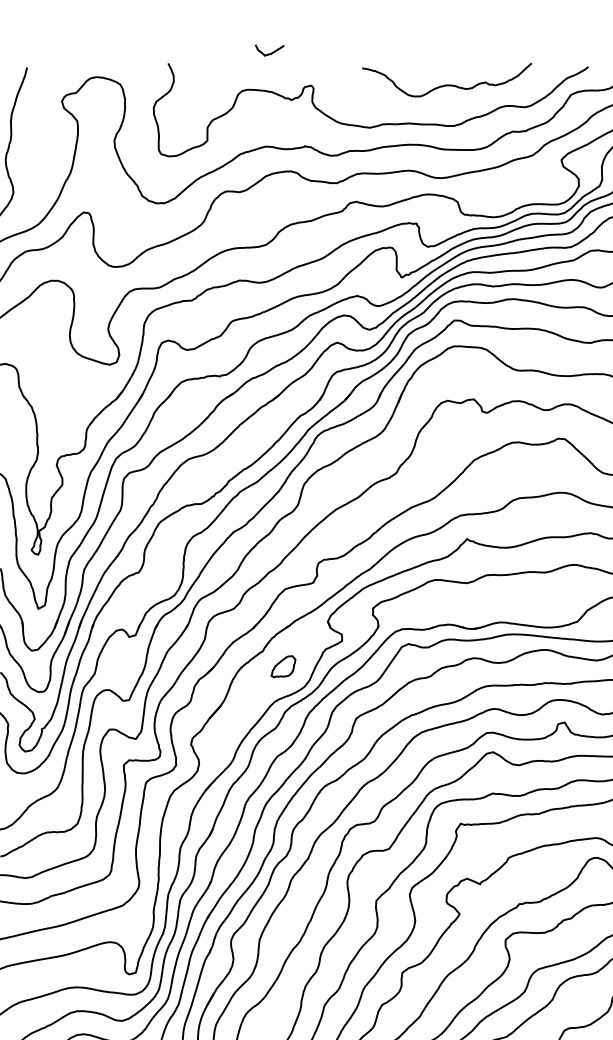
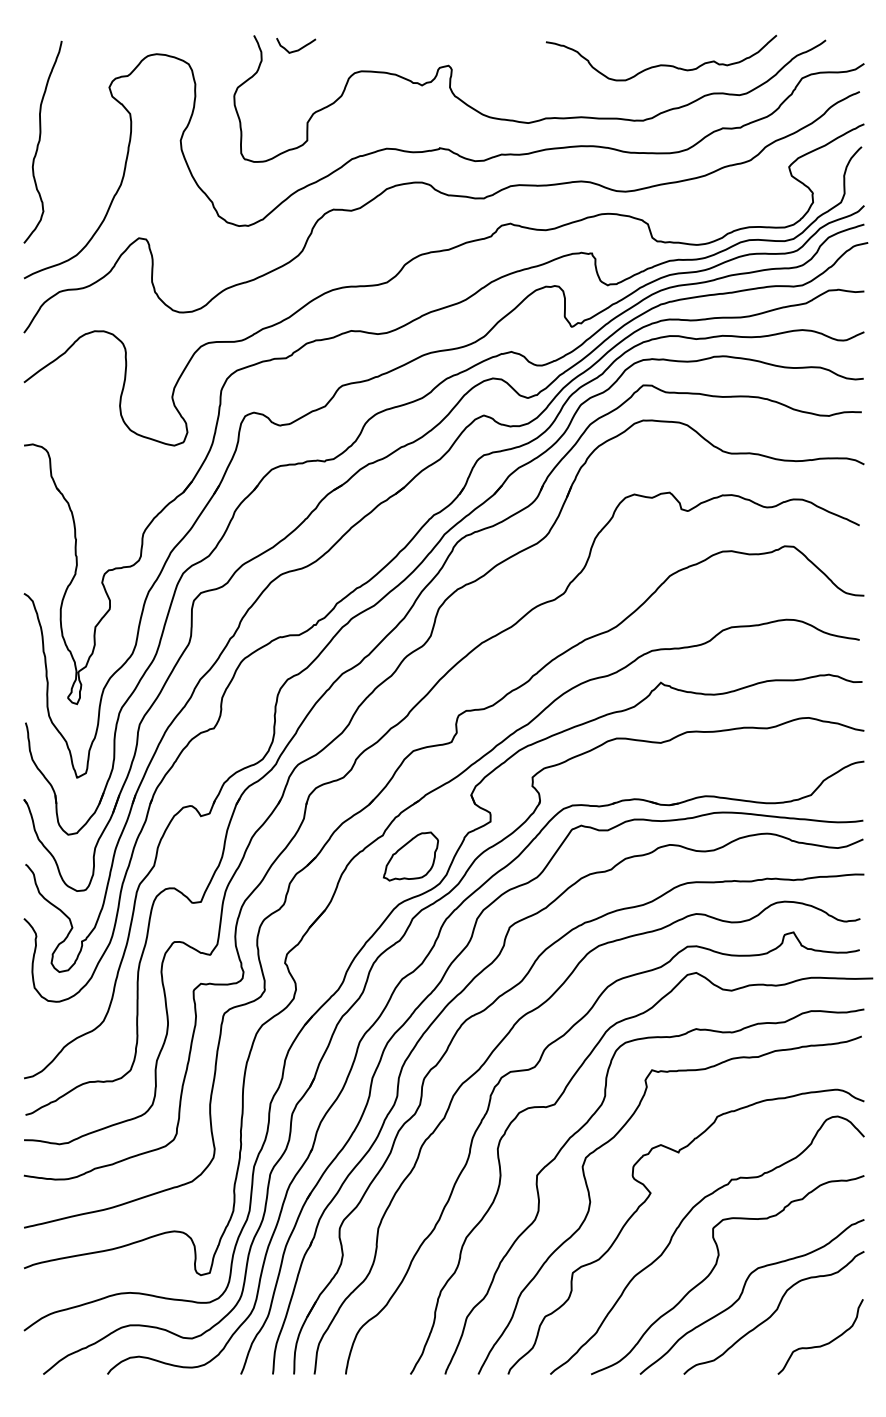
curve: (270, 53) -> (297, 49), moved
curve: (447, 84) -> (661, 64), moved
part: (283, 666) -> (410, 856), size x1.67

